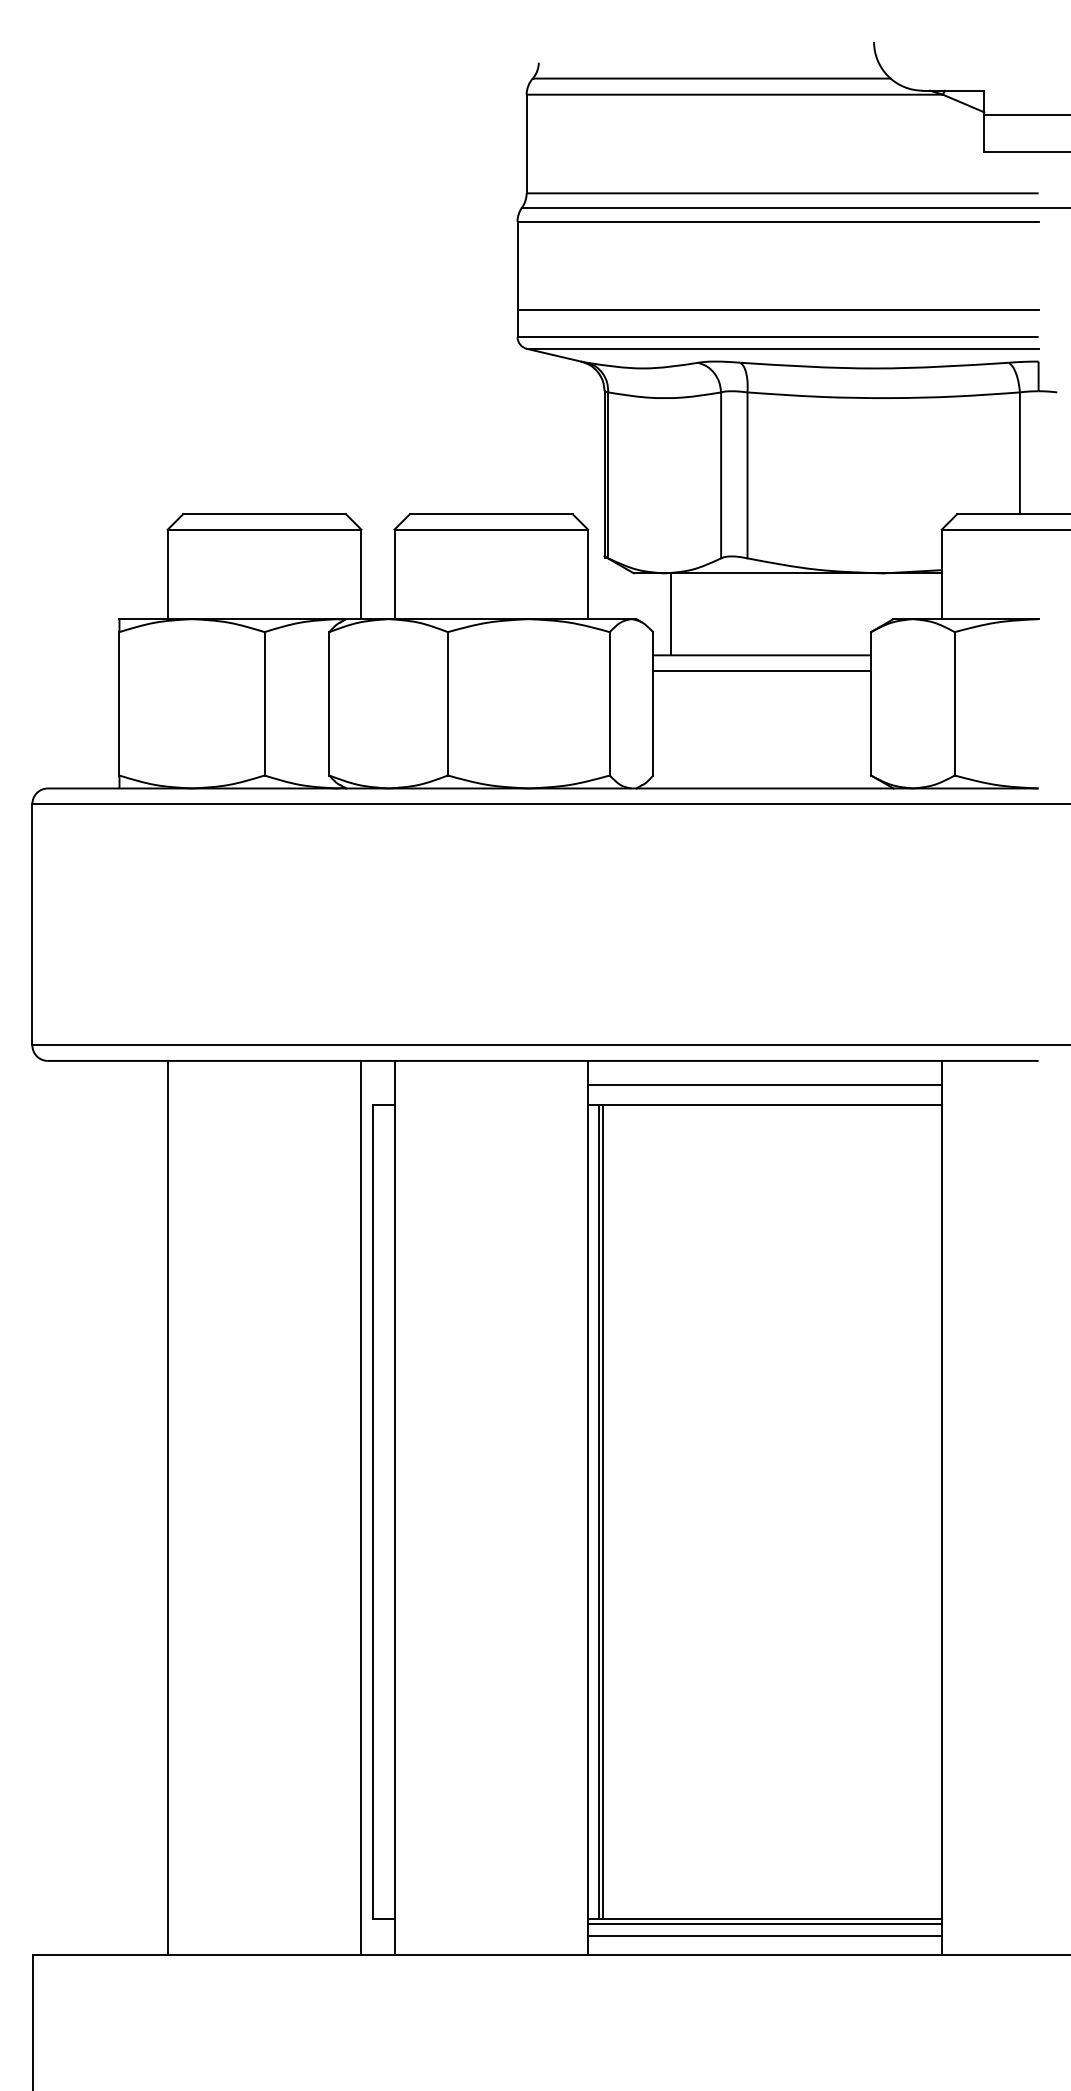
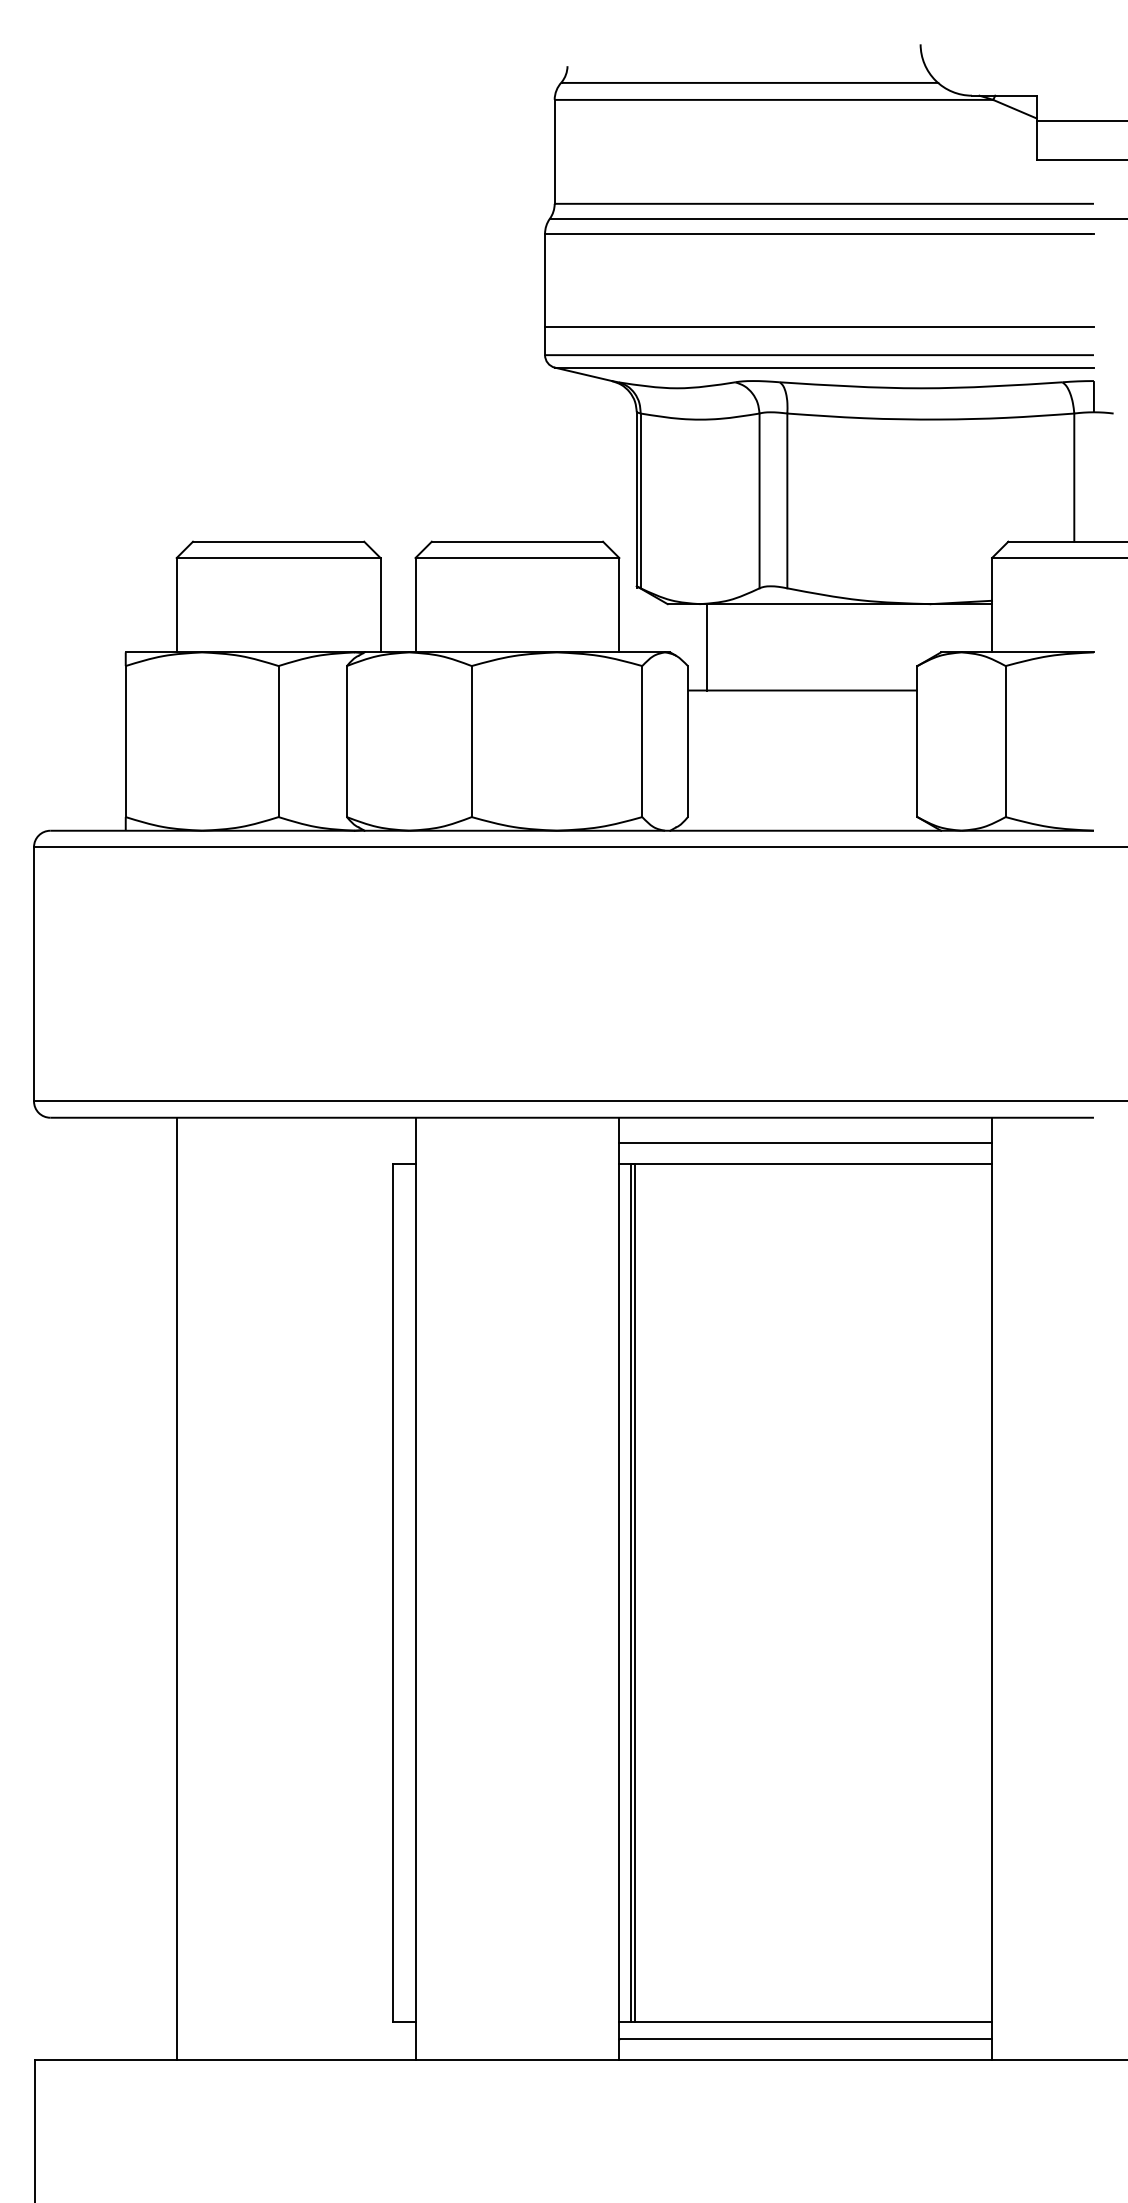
line: (761, 670) -> (802, 706), removed
line: (361, 1507) -> (380, 1588), removed
line: (764, 1924) -> (805, 2027), removed

